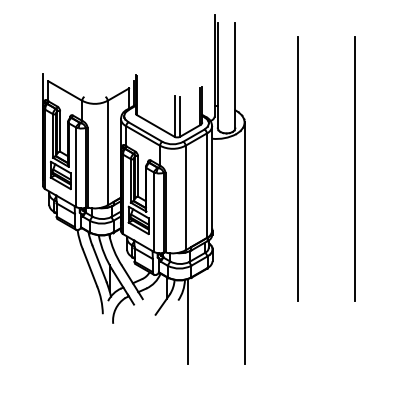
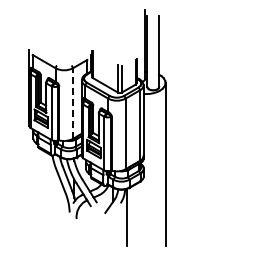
line: (107, 152) -> (72, 103), solid -> dashed
line: (297, 169) -> (201, 114), removed
line: (354, 169) -> (239, 114), removed

